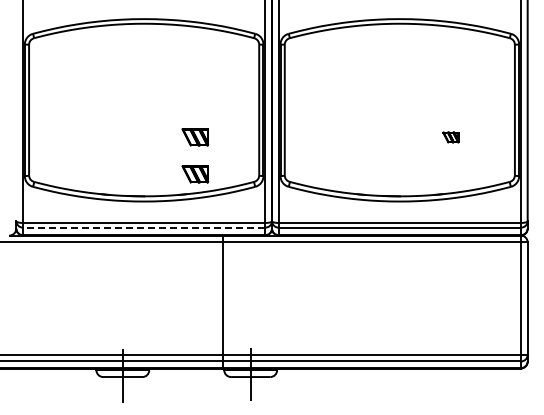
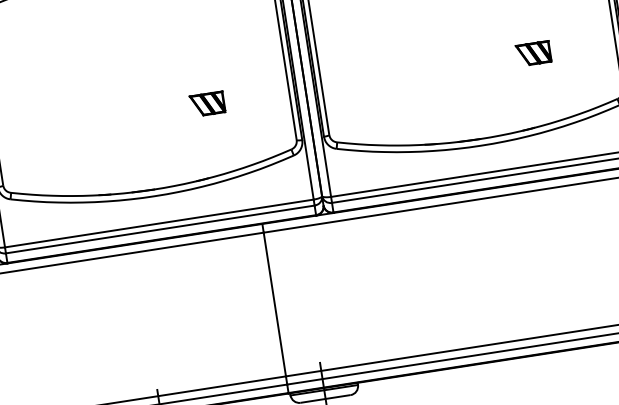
part: (450, 137) -> (533, 54), size x1.67
part: (195, 174) -> (215, 151), removed
line: (143, 227) -> (159, 229), dashed -> solid

